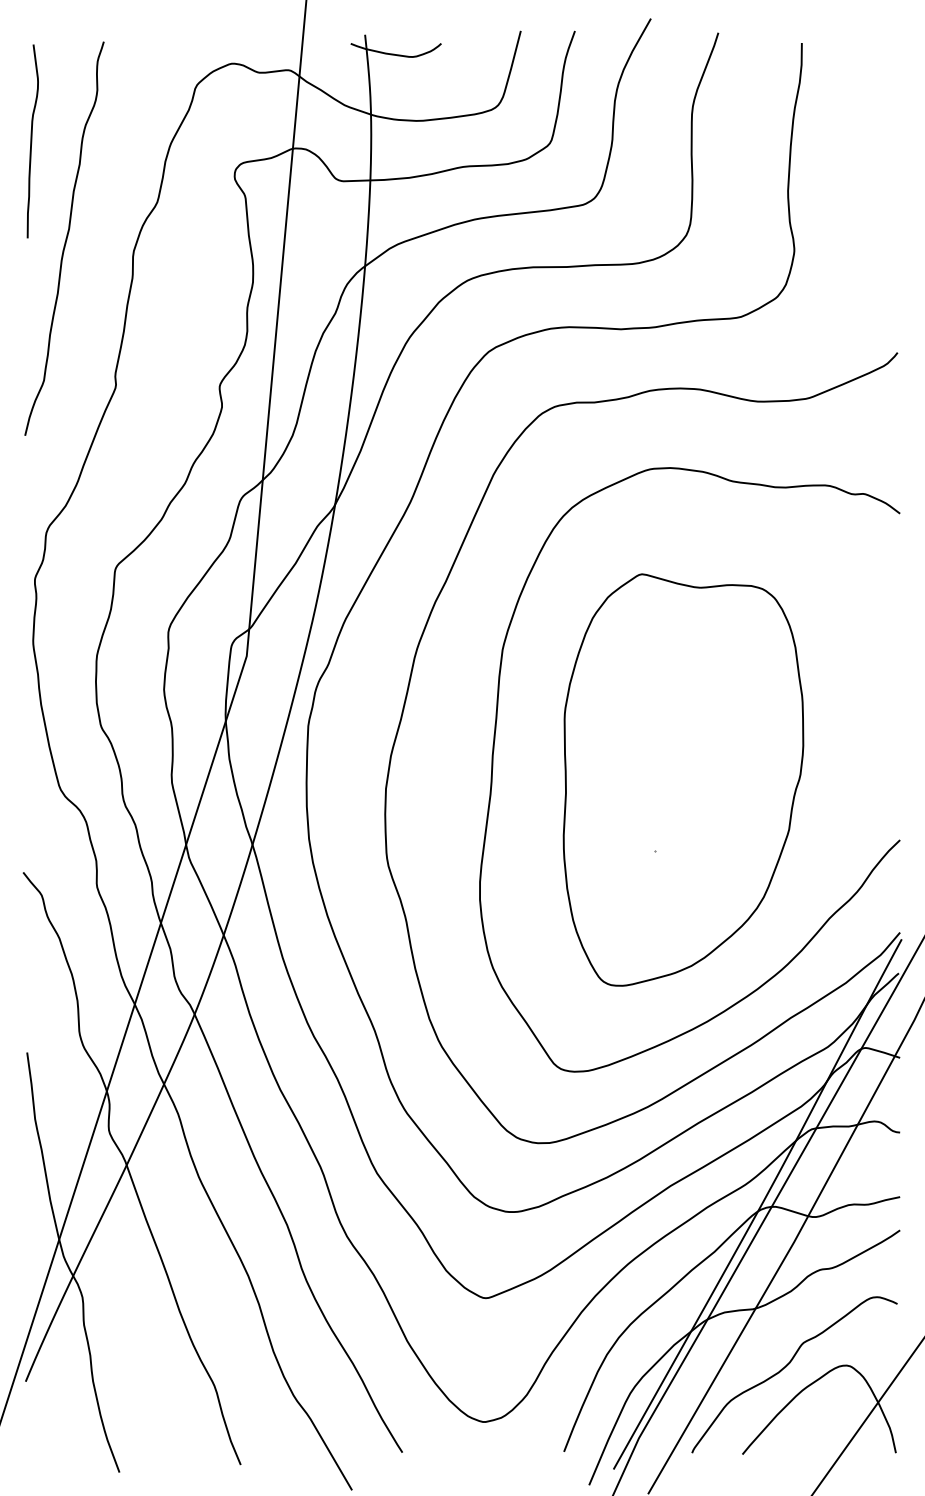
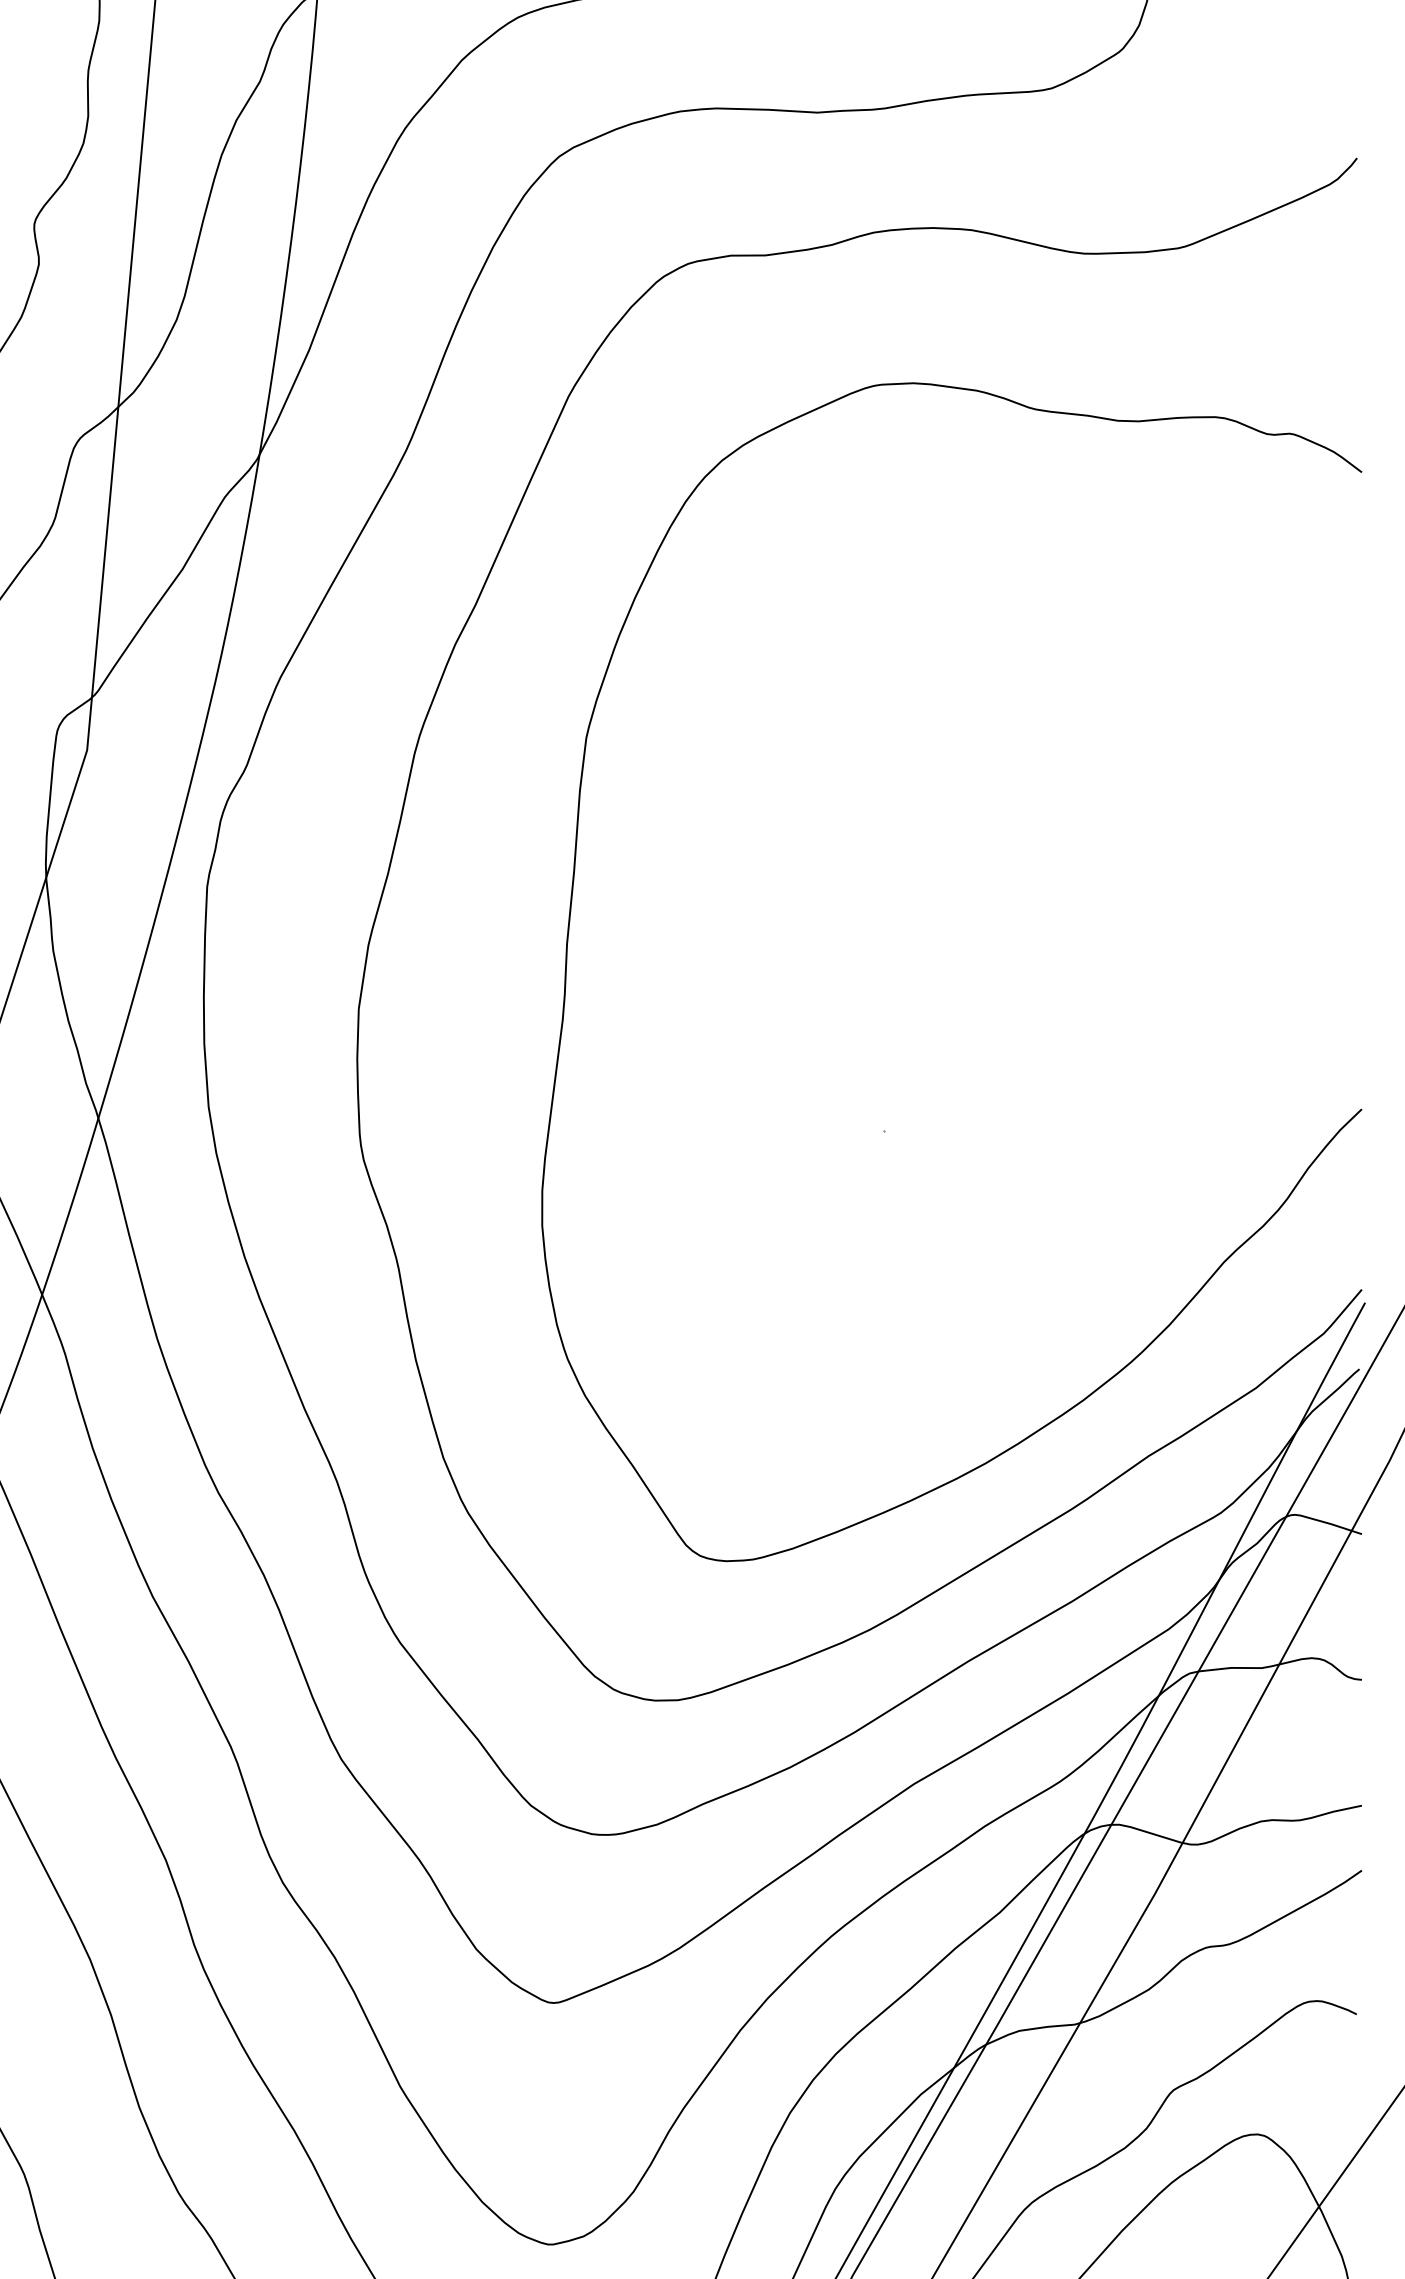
part: (683, 779) -> (939, 990), removed

